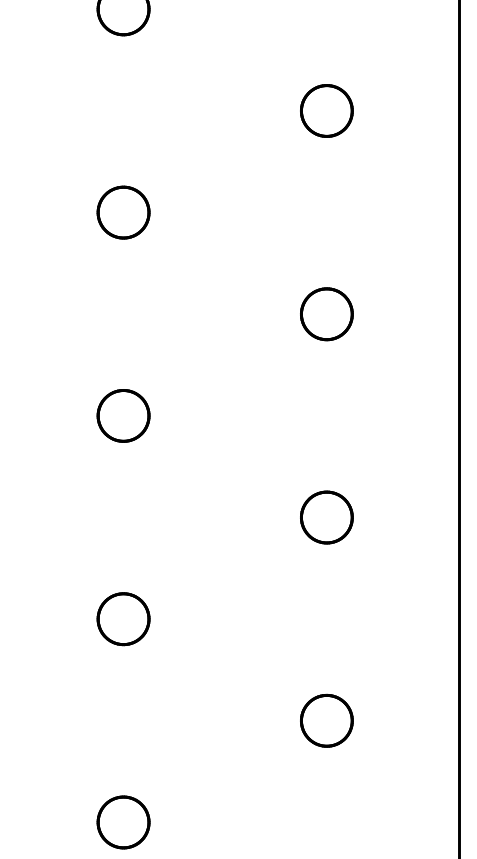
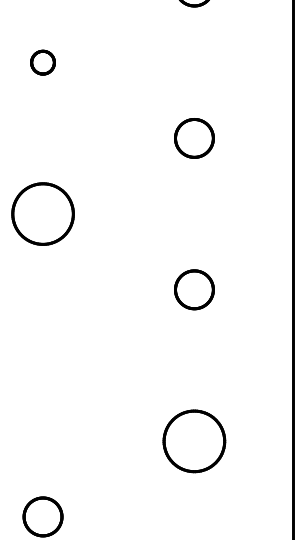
part: (123, 212) -> (42, 62), size x0.6
part: (123, 415) -> (42, 213), size x1.6
part: (123, 619) -> (42, 365), removed
part: (326, 720) -> (194, 440), size x1.6

